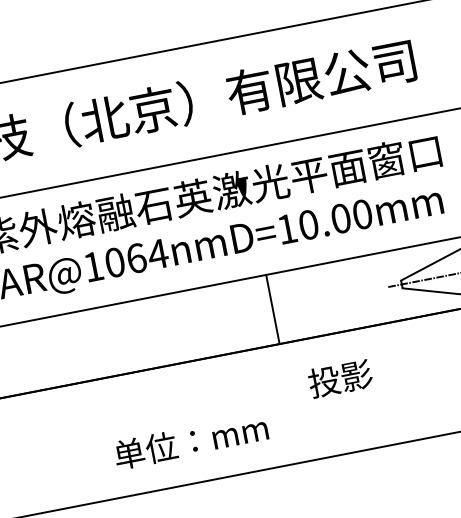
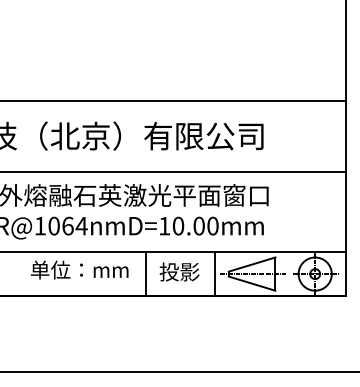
line: (380, 287) -> (215, 273), added
text: (340, 377) -> (179, 271), moved
text: (190, 440) -> (79, 269), moved

